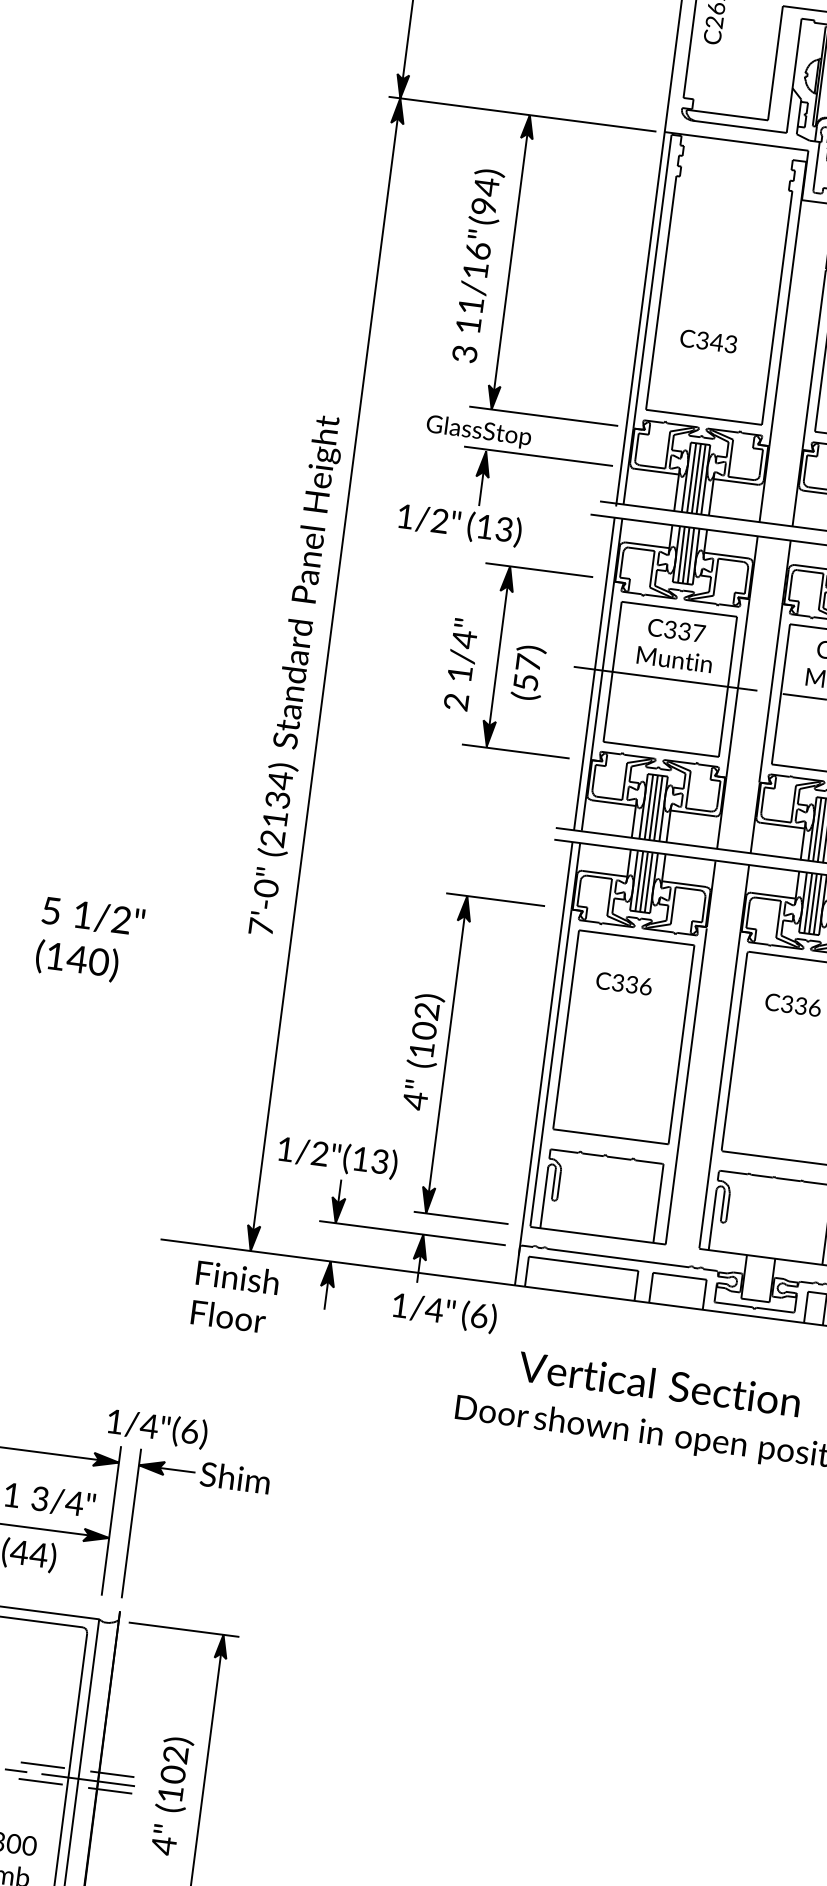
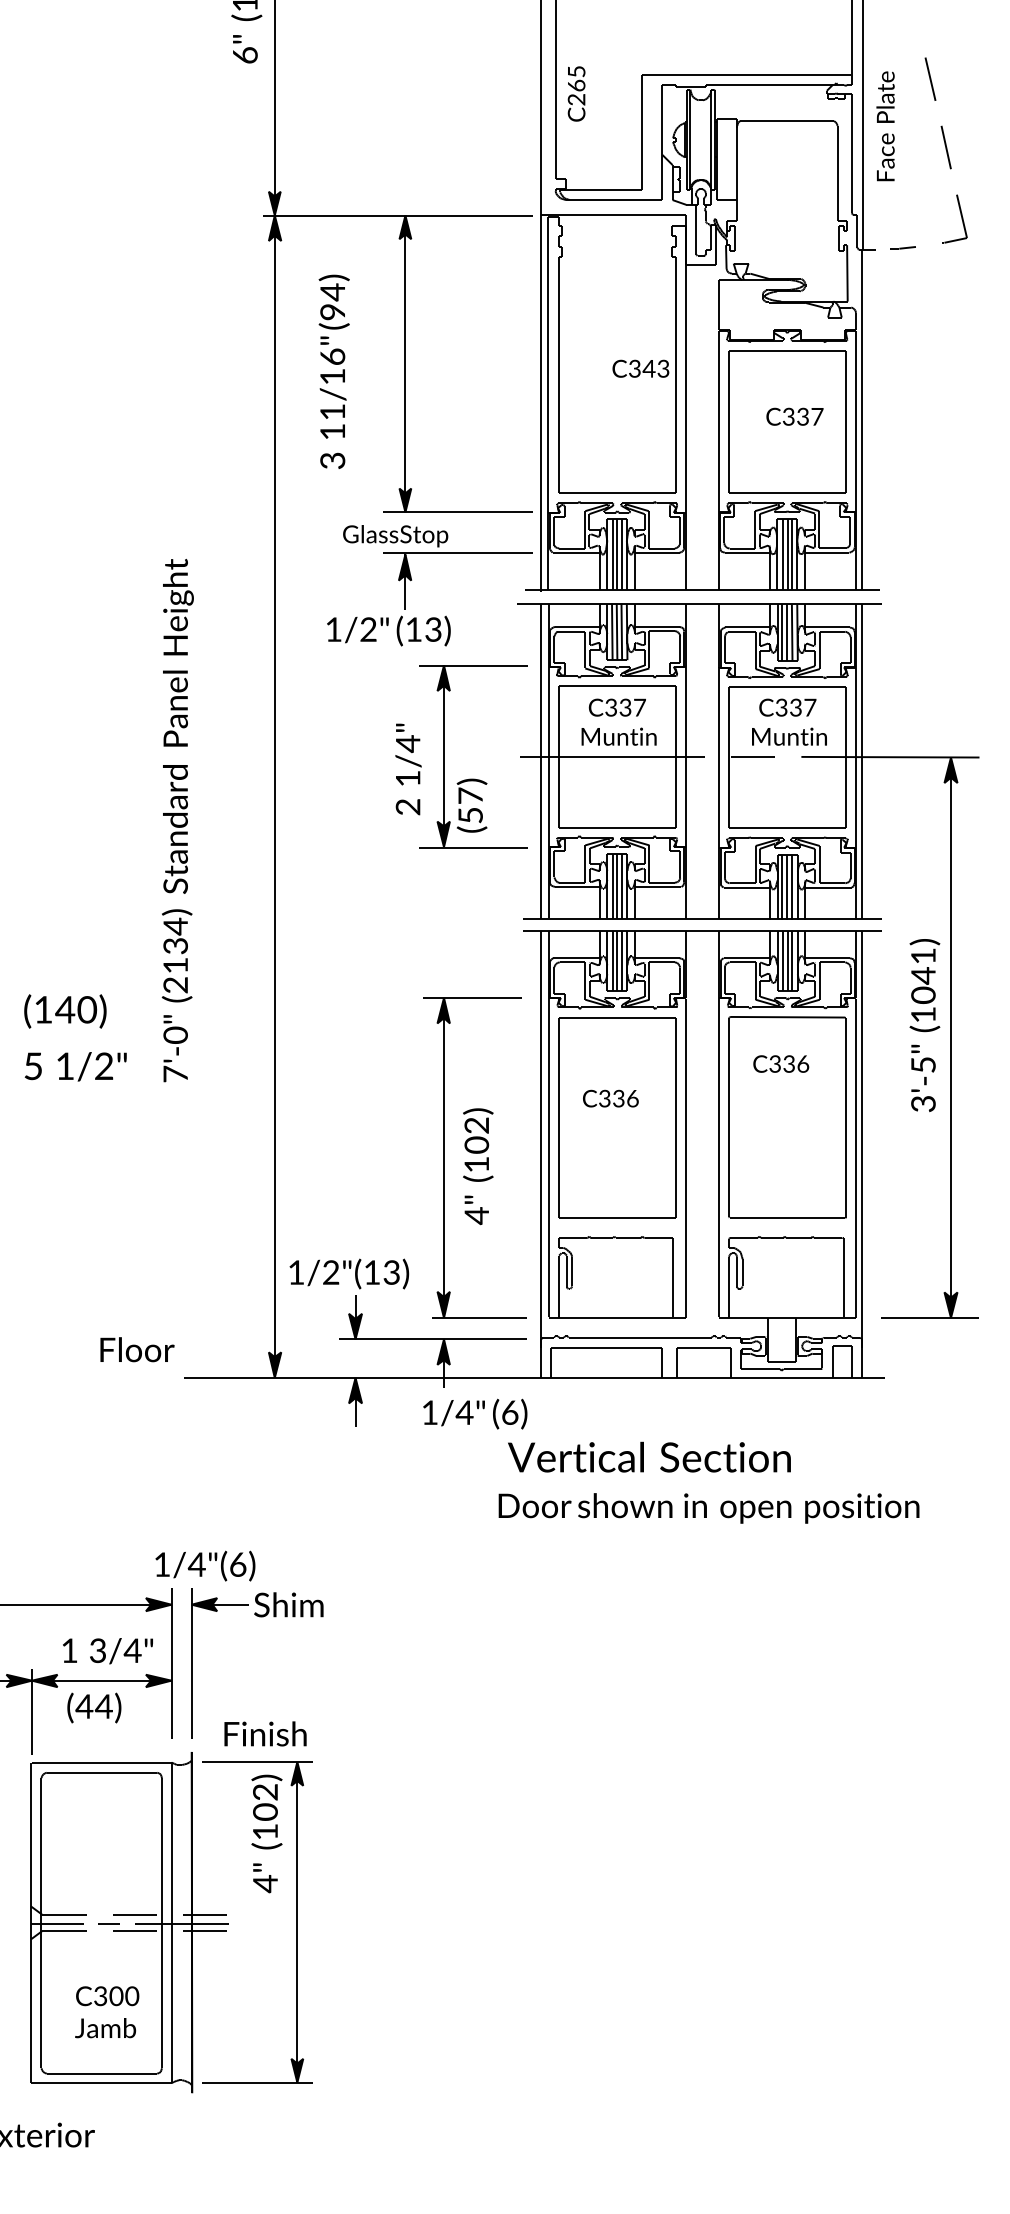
text: (477, 265) -> (333, 371), moved
text: (708, 341) -> (640, 368), moved
text: (528, 672) -> (471, 805), moved
text: (295, 675) -> (177, 820), moved
text: (77, 960) -> (65, 1011), moved
text: (623, 983) -> (610, 1098), moved
text: (423, 1052) -> (478, 1166), moved
text: (237, 1277) -> (265, 1733), moved
text: (228, 1316) -> (137, 1349), moved
text: (659, 1383) -> (649, 1456), moved
text: (171, 1795) -> (266, 1833), moved

